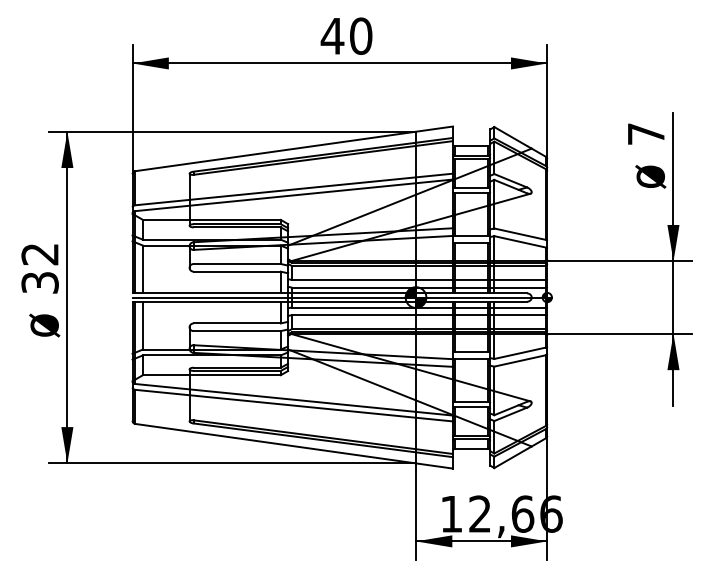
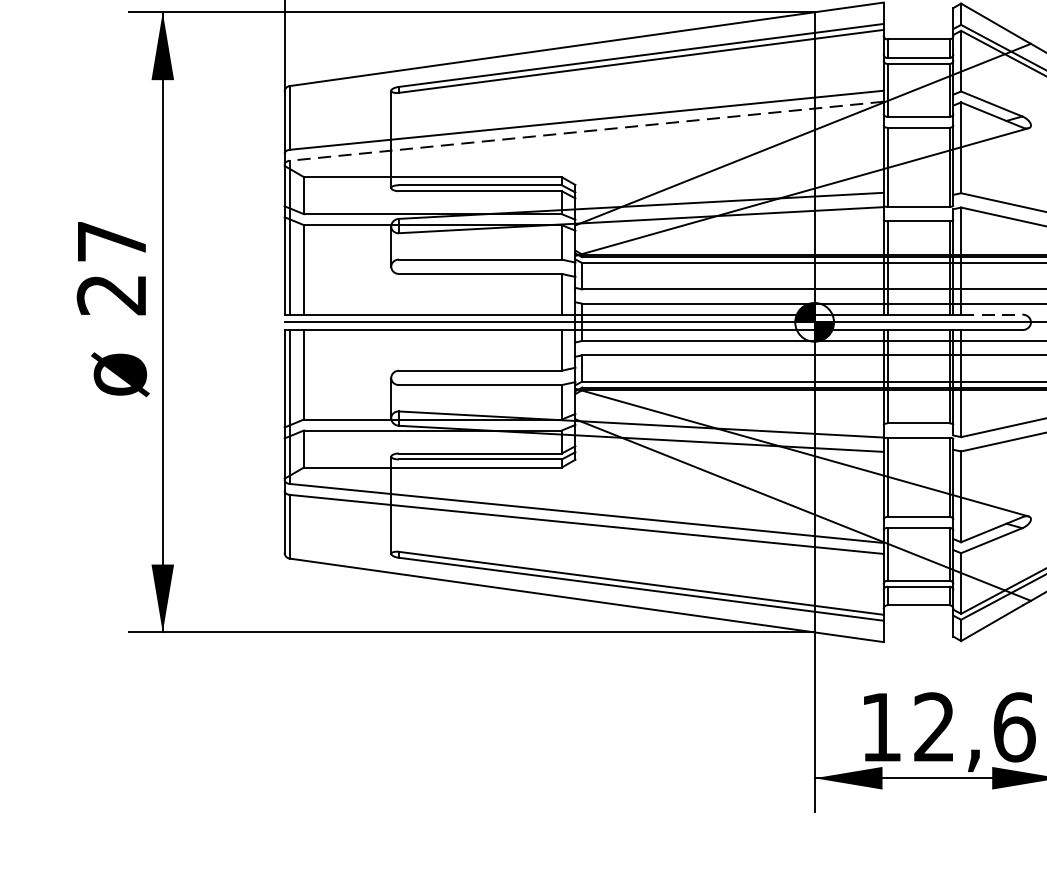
line: (294, 195) -> (587, 131), solid -> dashed
text: (39, 268) -> (110, 268), 32 -> 27
line: (511, 293) -> (993, 314), solid -> dashed

